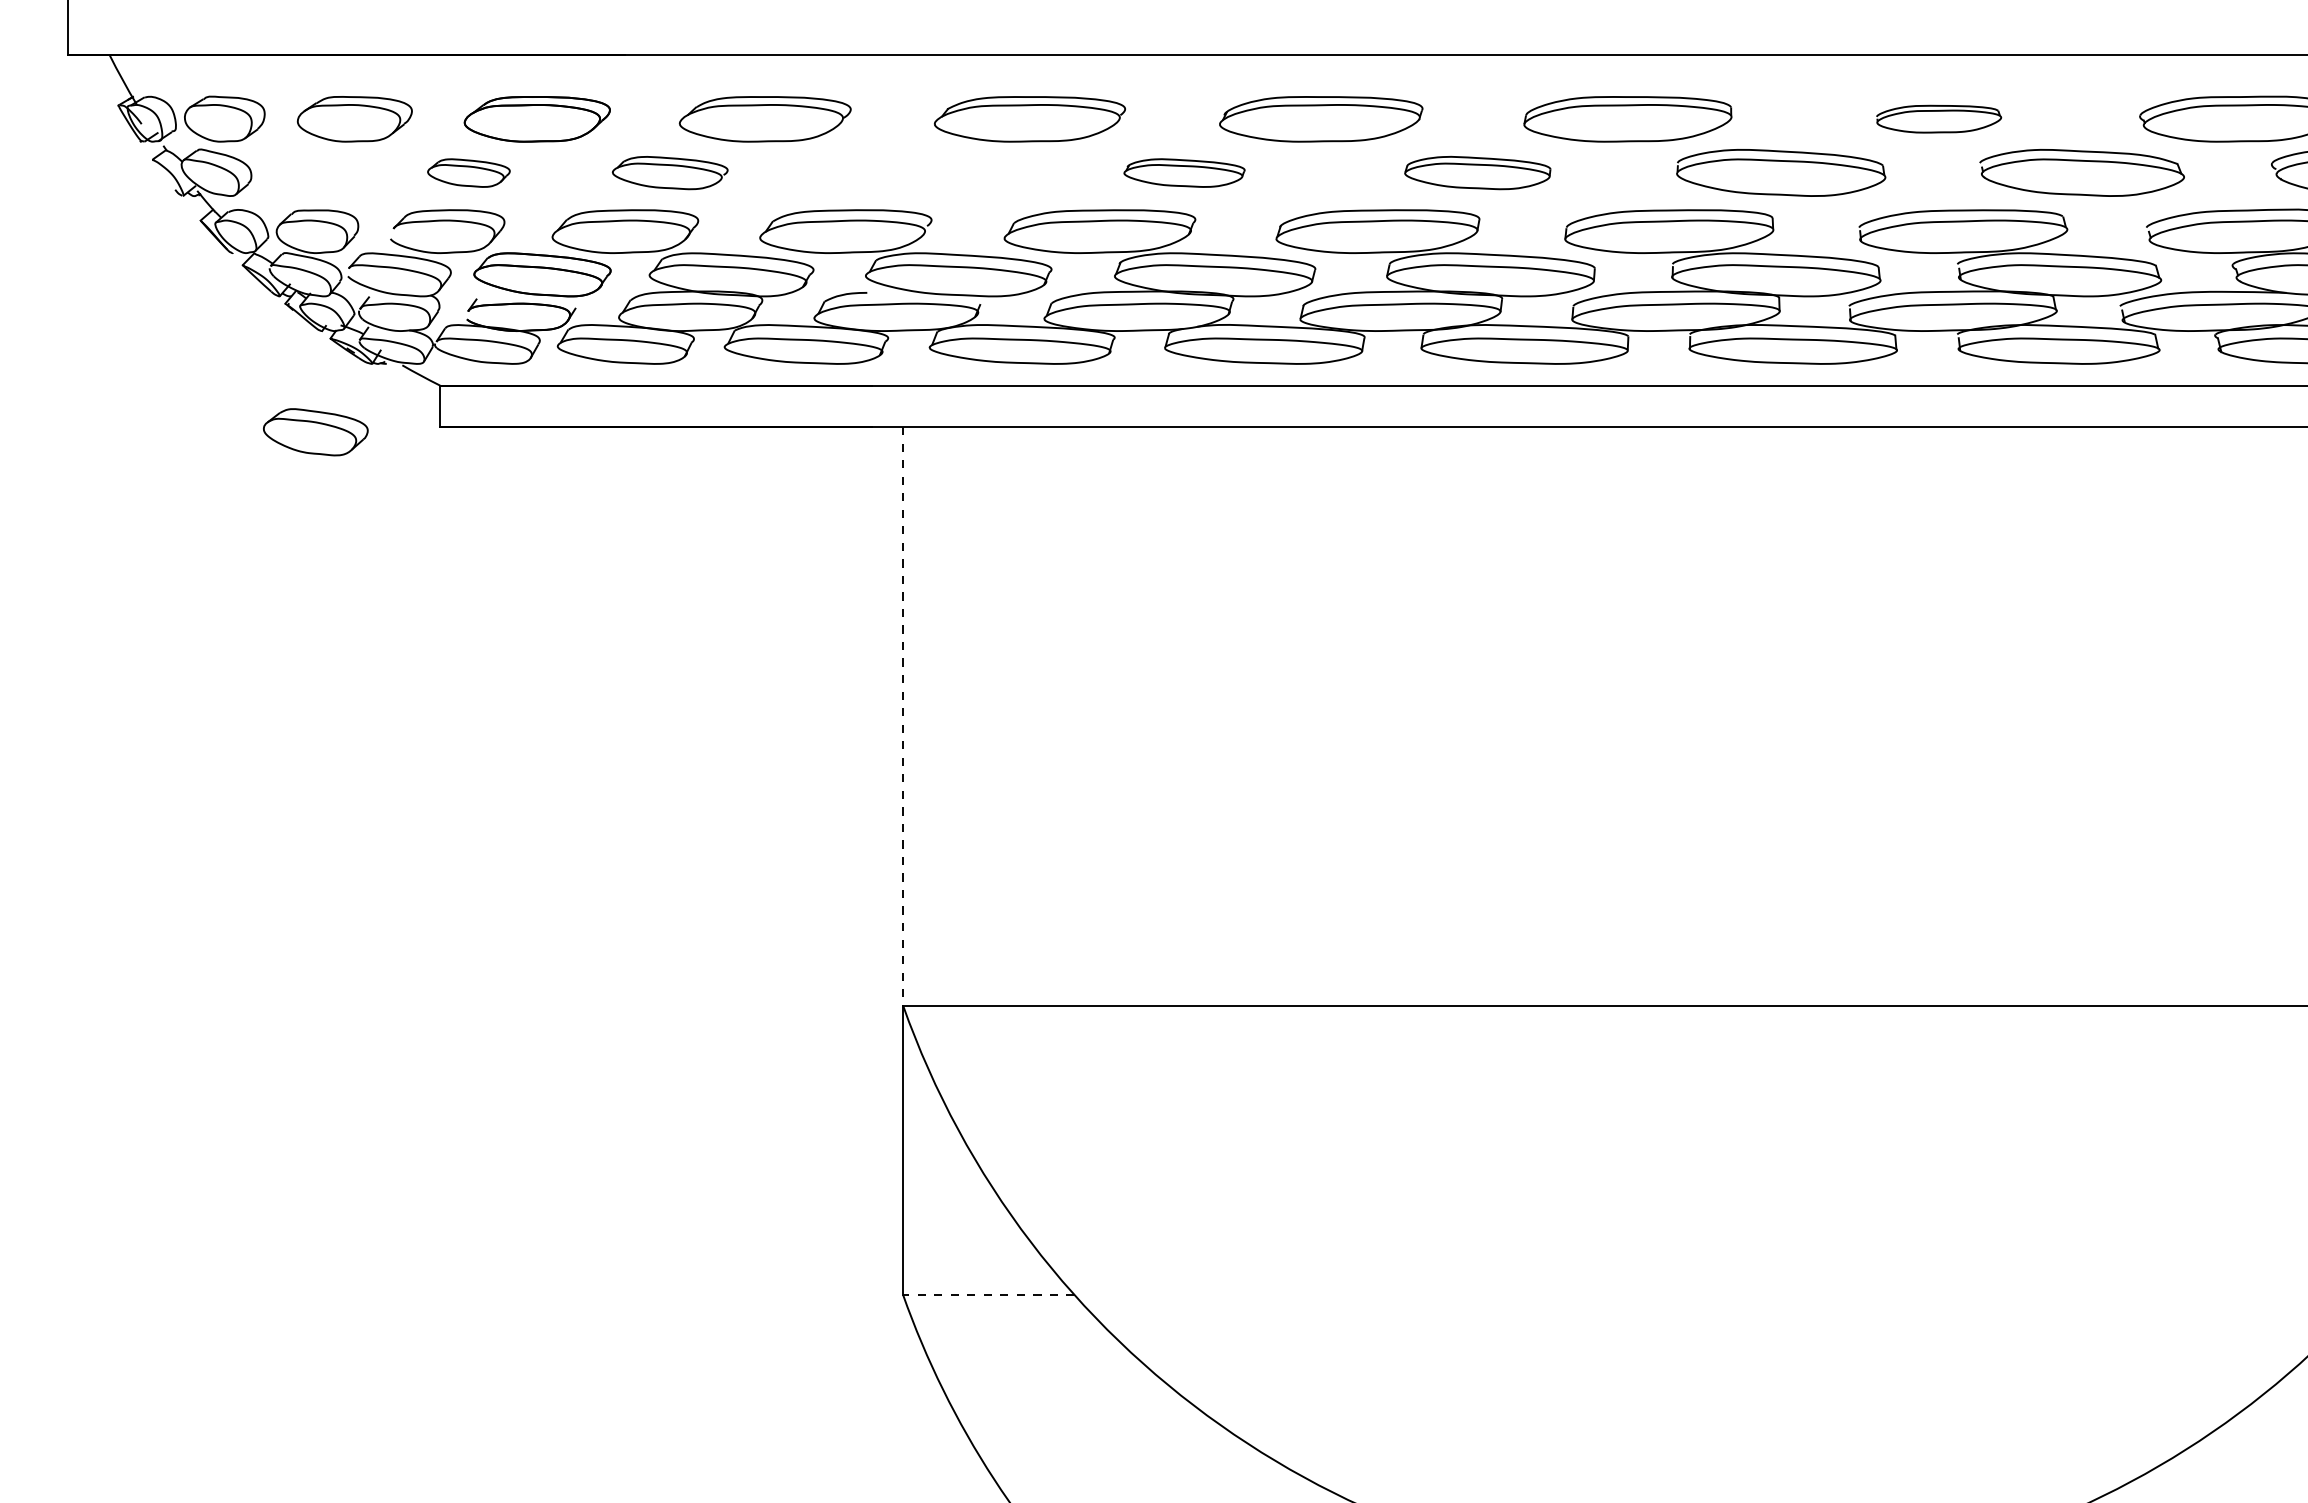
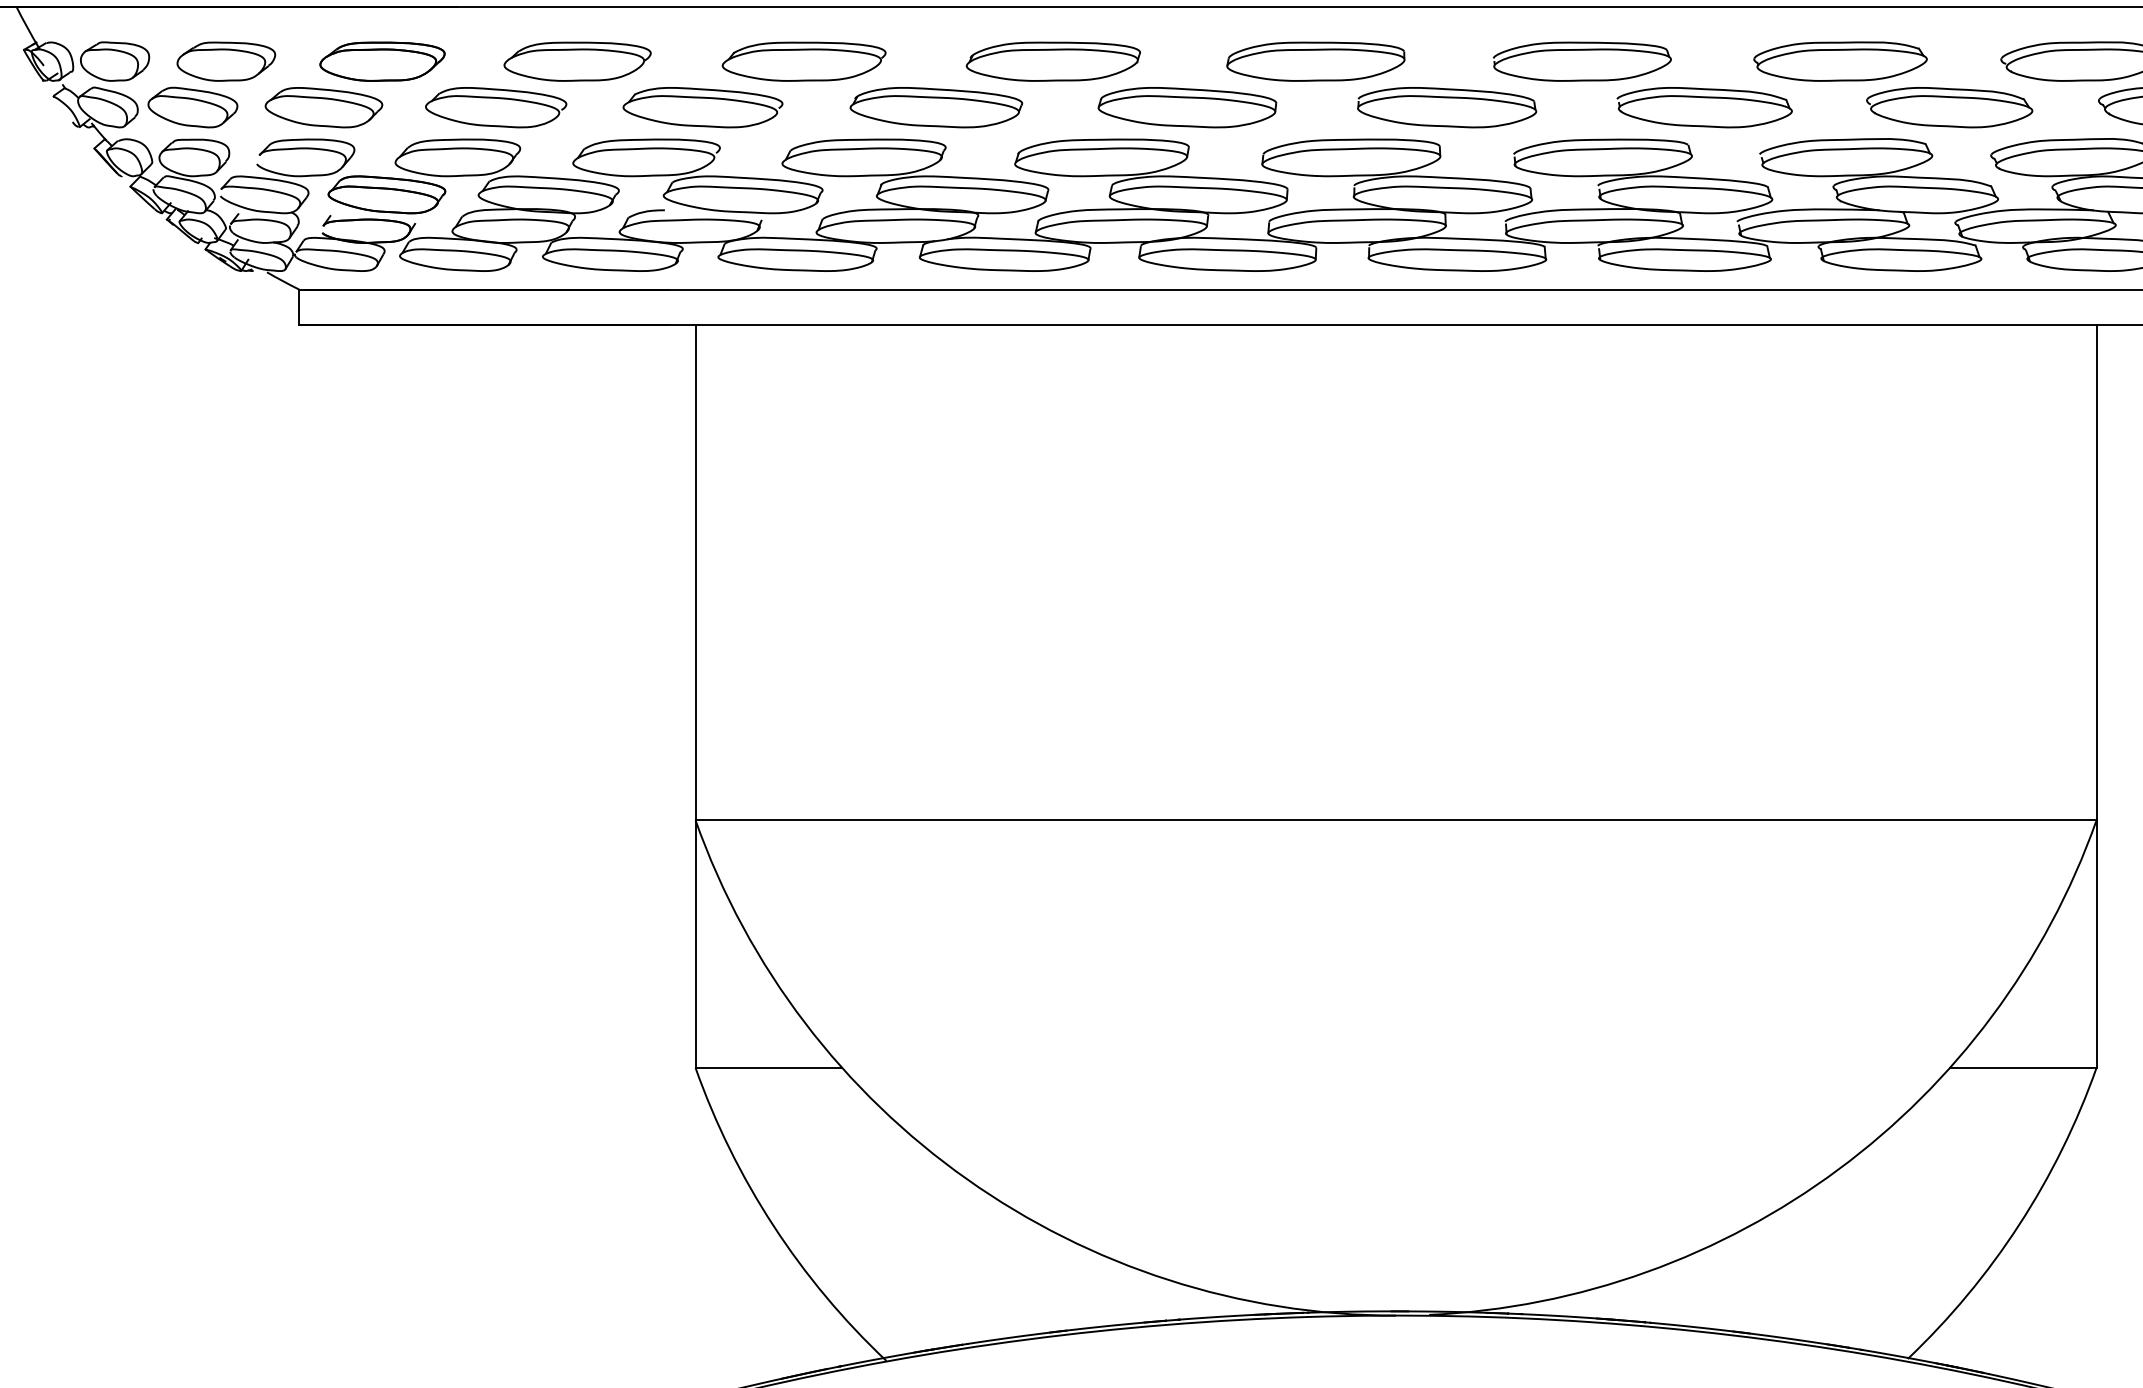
part: (1938, 119) -> (1581, 61), size x1.67
part: (468, 172) -> (323, 107), size x1.67
part: (670, 172) -> (496, 107), size x1.43
part: (911, 172) -> (702, 107), added
part: (1184, 172) -> (936, 107), size x1.67
part: (1477, 172) -> (1187, 107), size x1.43
part: (315, 432) -> (192, 107), moved
line: (903, 716) -> (695, 572), dashed -> solid
line: (988, 1295) -> (768, 1068), dashed -> solid

